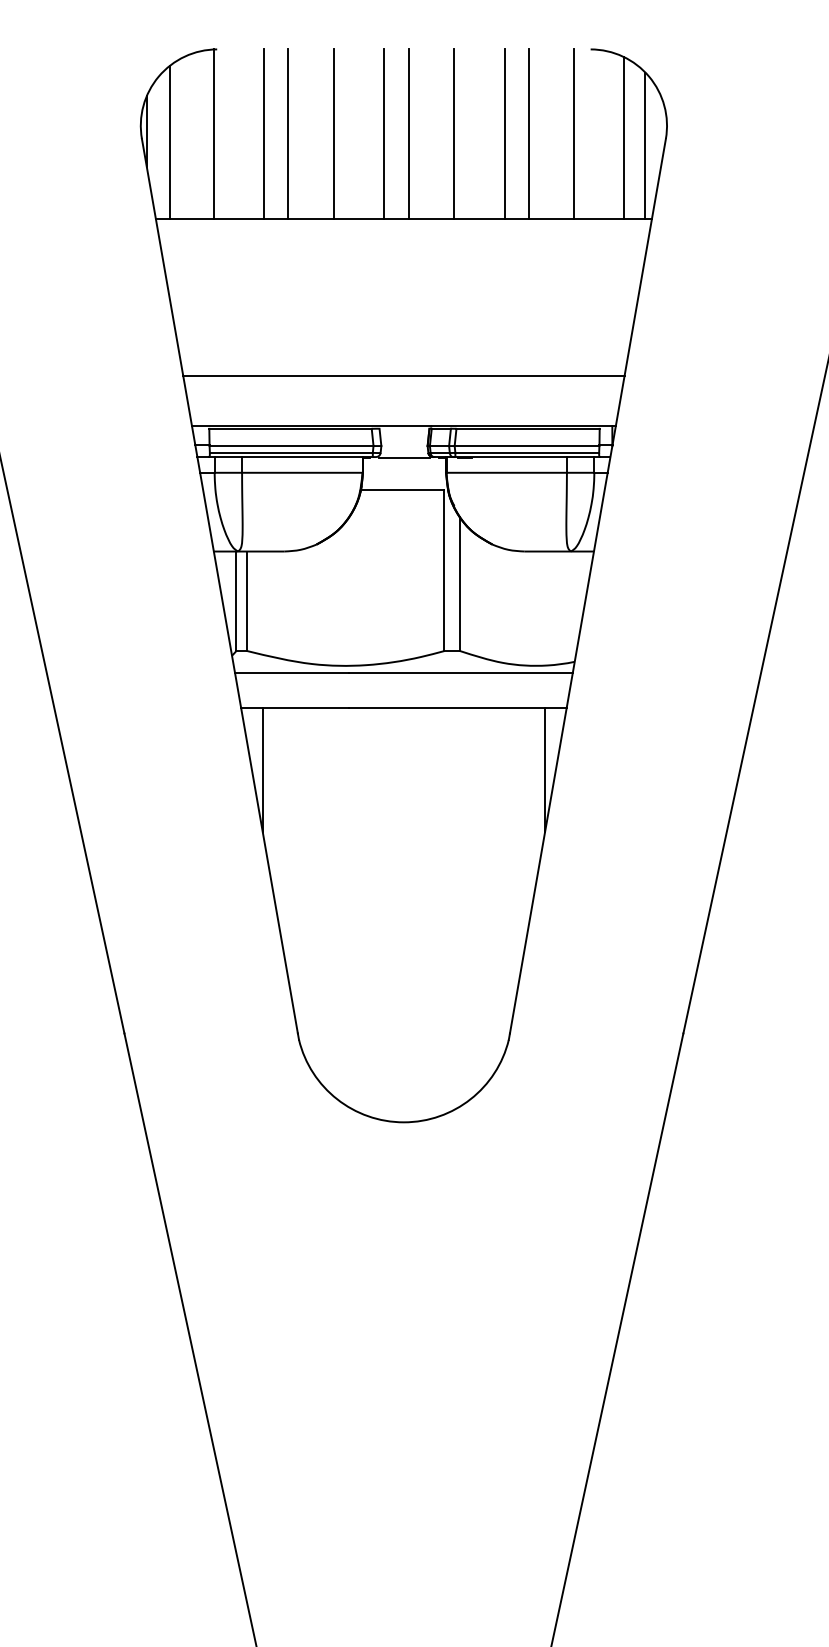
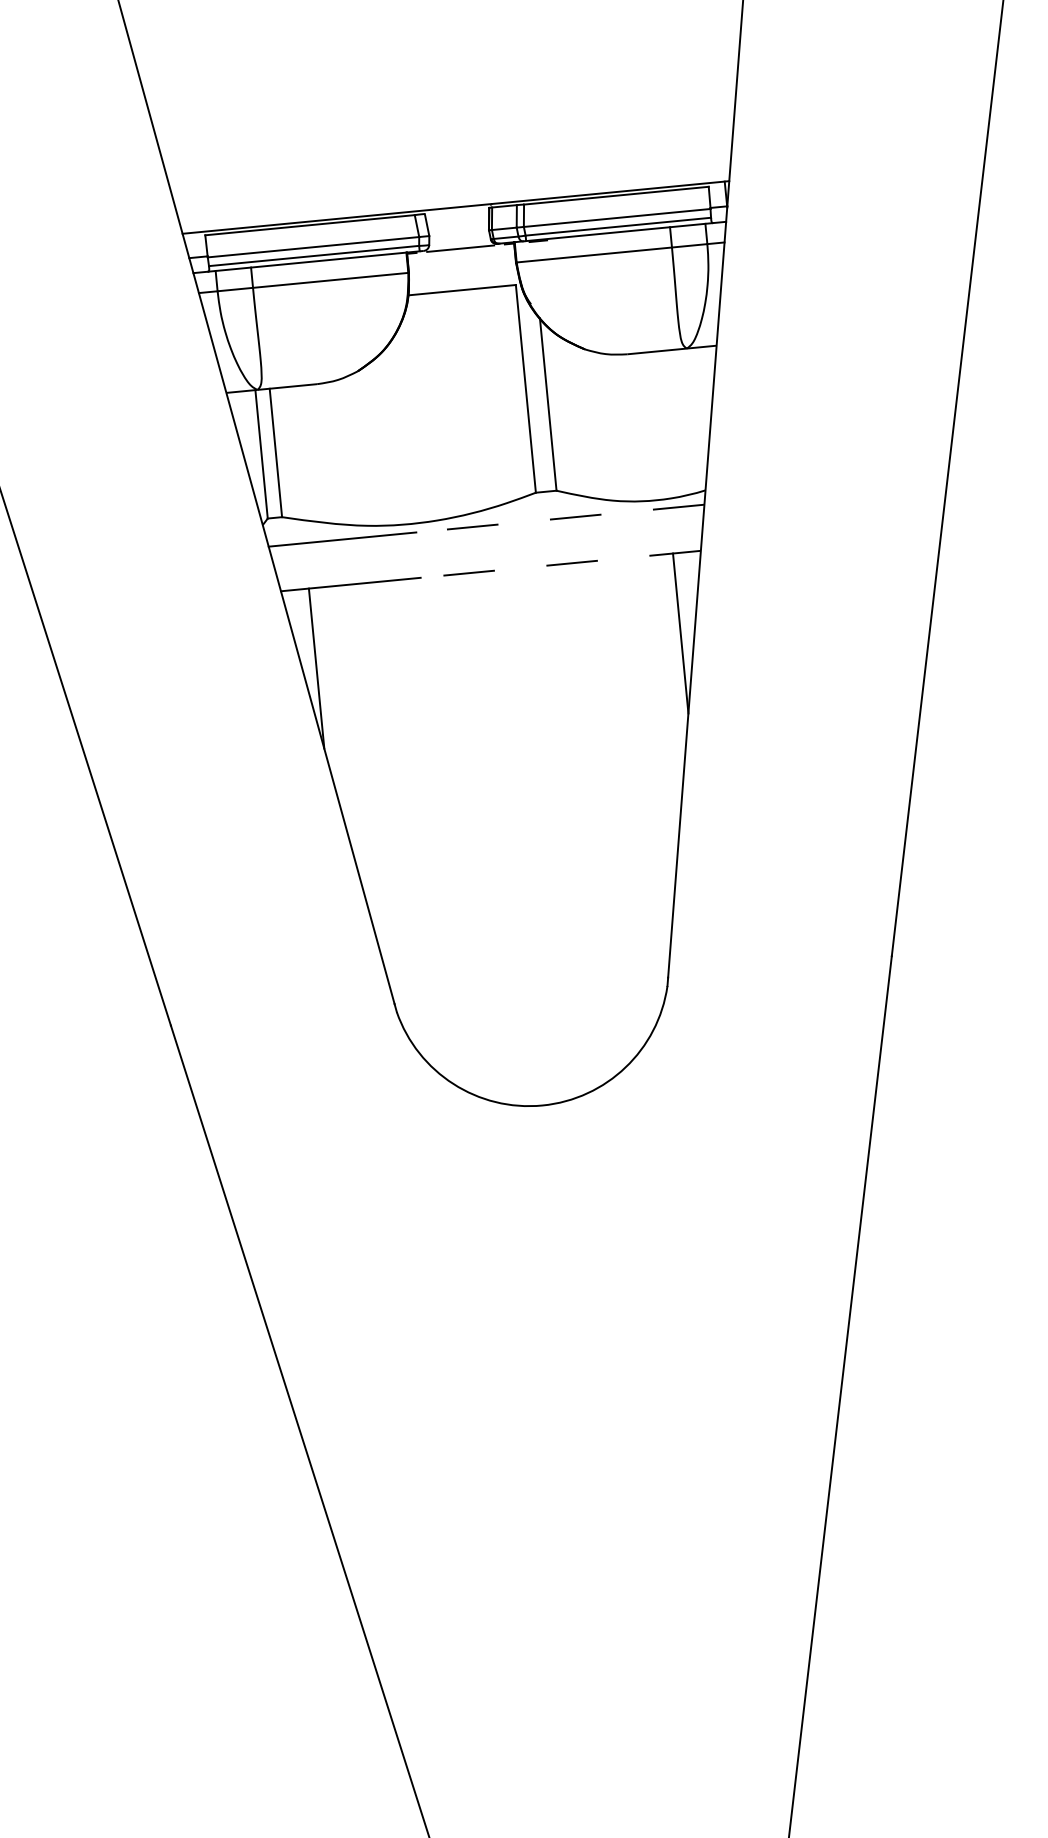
line: (403, 376) -> (449, 143), removed
line: (461, 672) -> (560, 518), solid -> dashed
line: (458, 707) -> (561, 563), solid -> dashed

